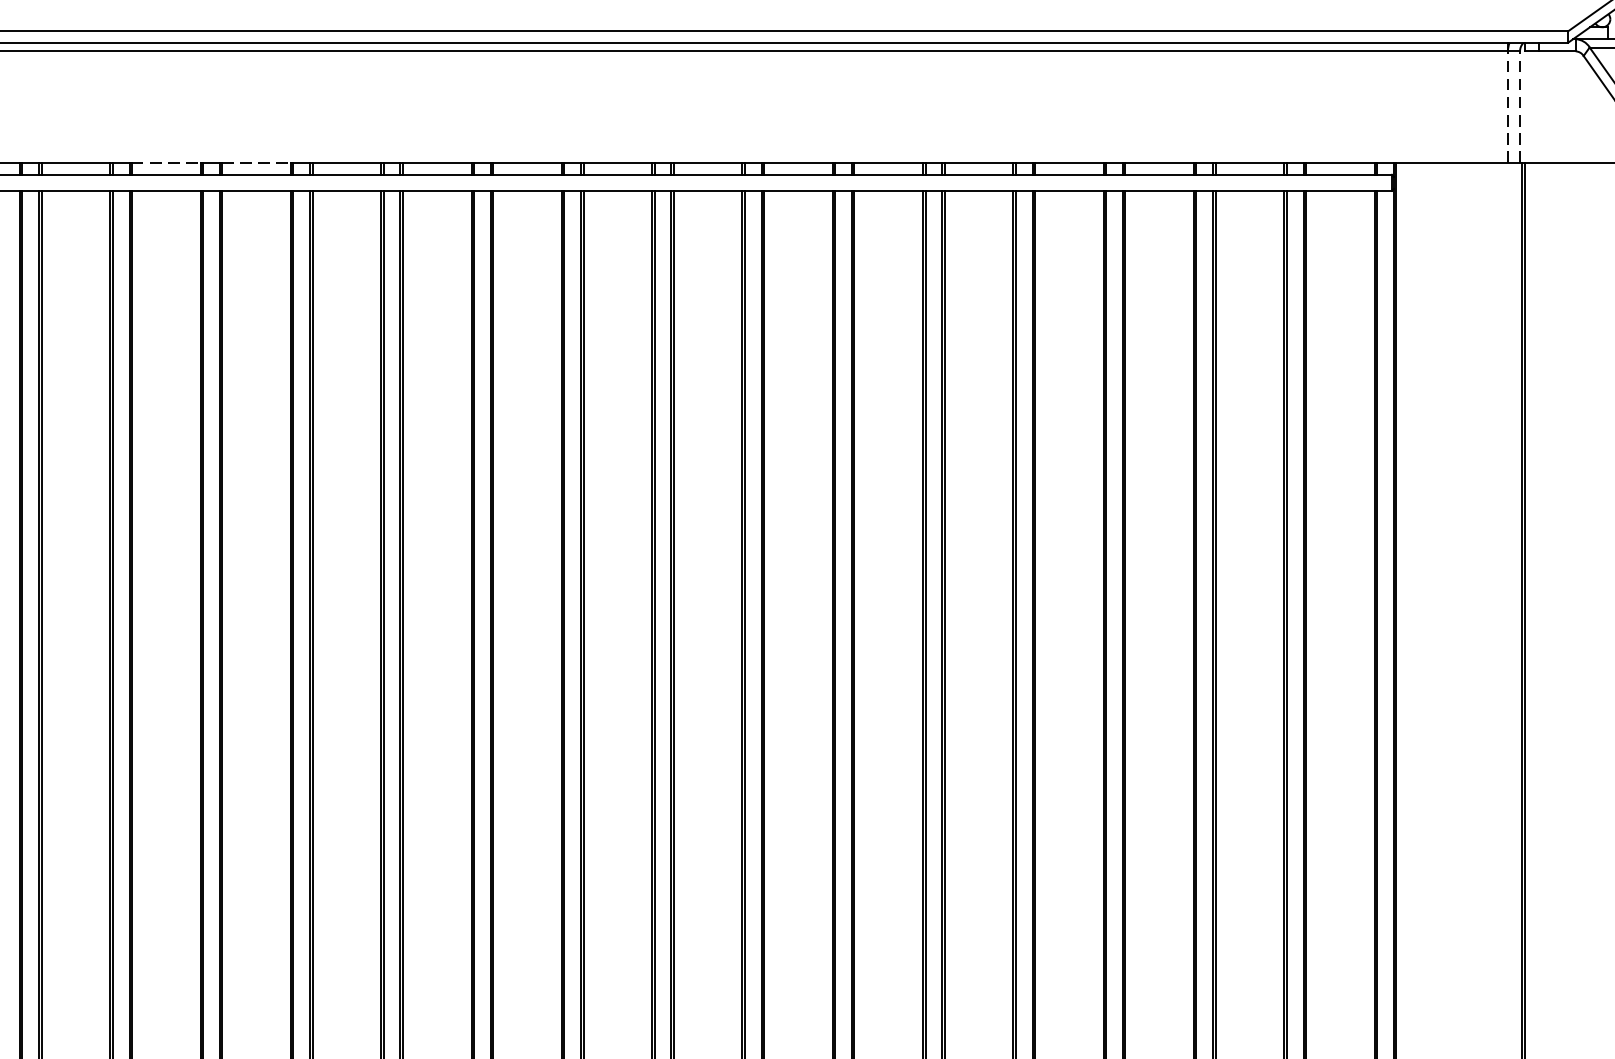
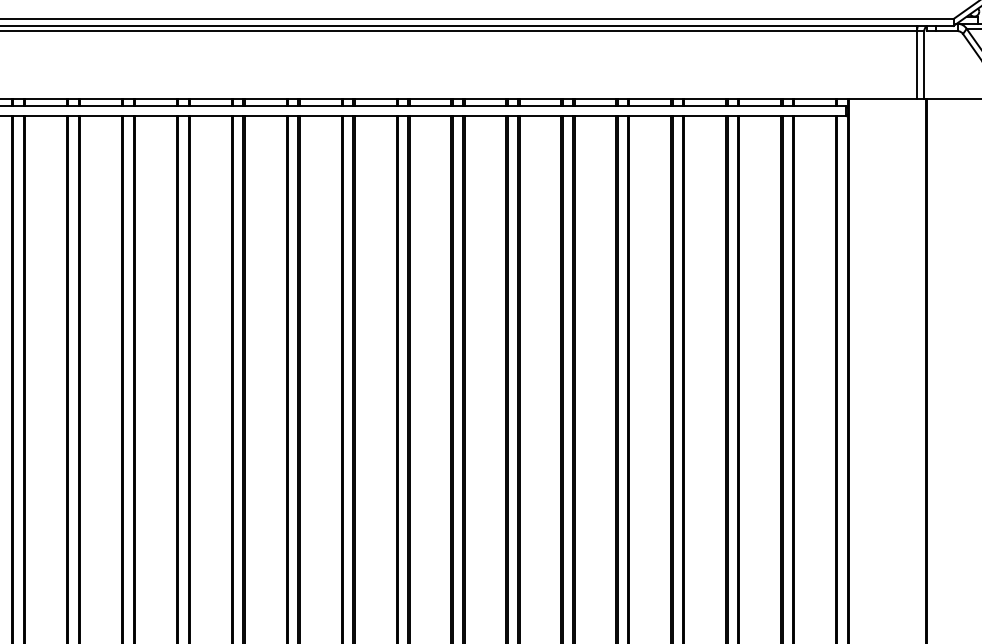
line: (1508, 107) -> (917, 65), dashed -> solid
line: (1520, 107) -> (924, 65), dashed -> solid
line: (167, 161) -> (101, 98), dashed -> solid
line: (255, 161) -> (155, 98), dashed -> solid

